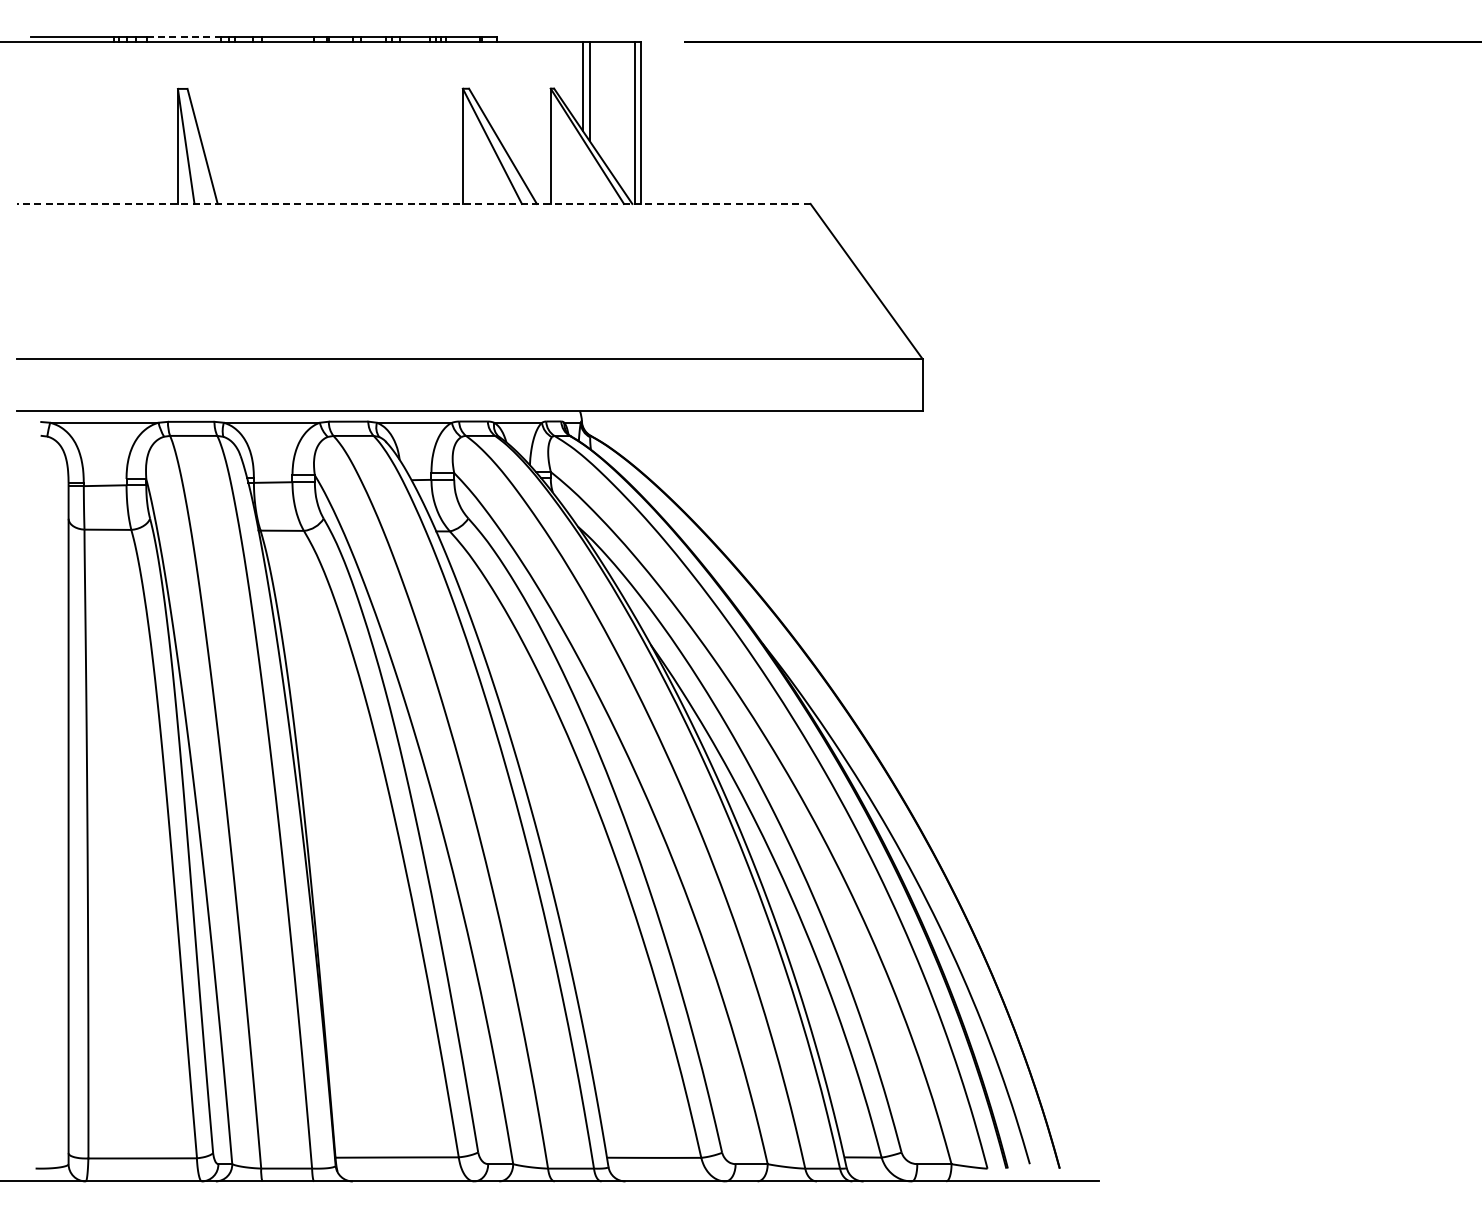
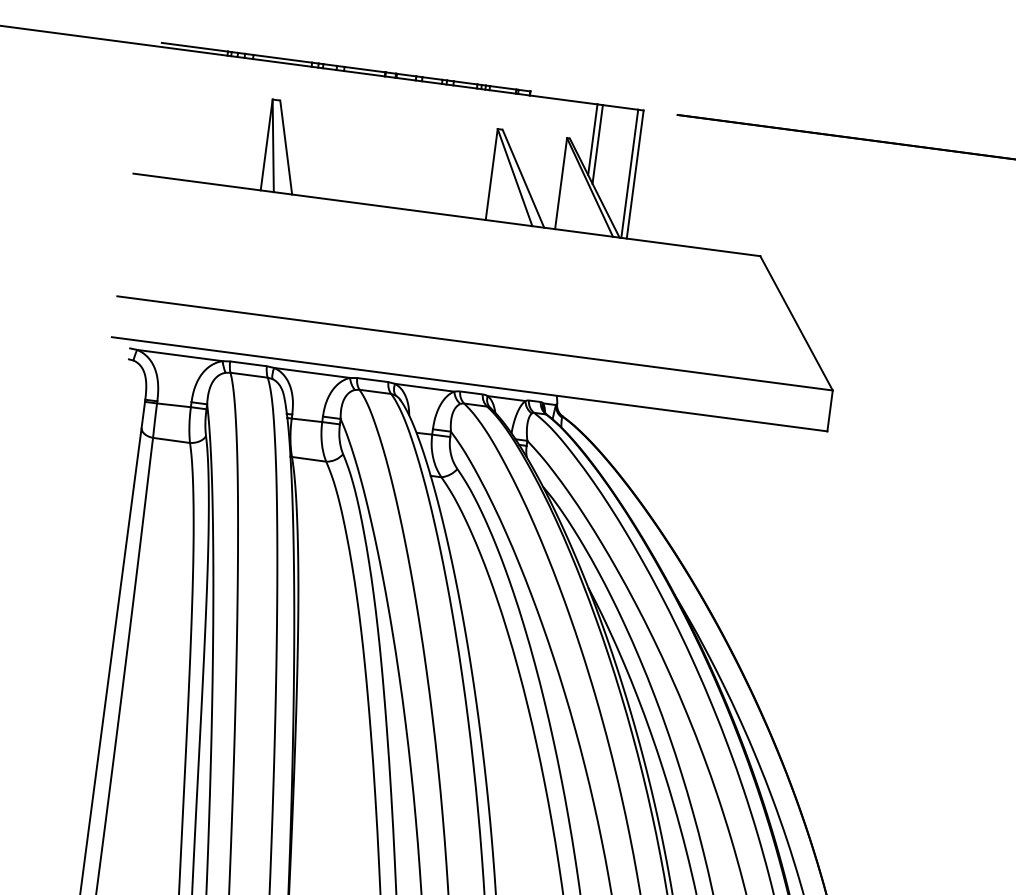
line: (184, 36) -> (283, 58), dashed -> solid
line: (413, 203) -> (446, 214), dashed -> solid

